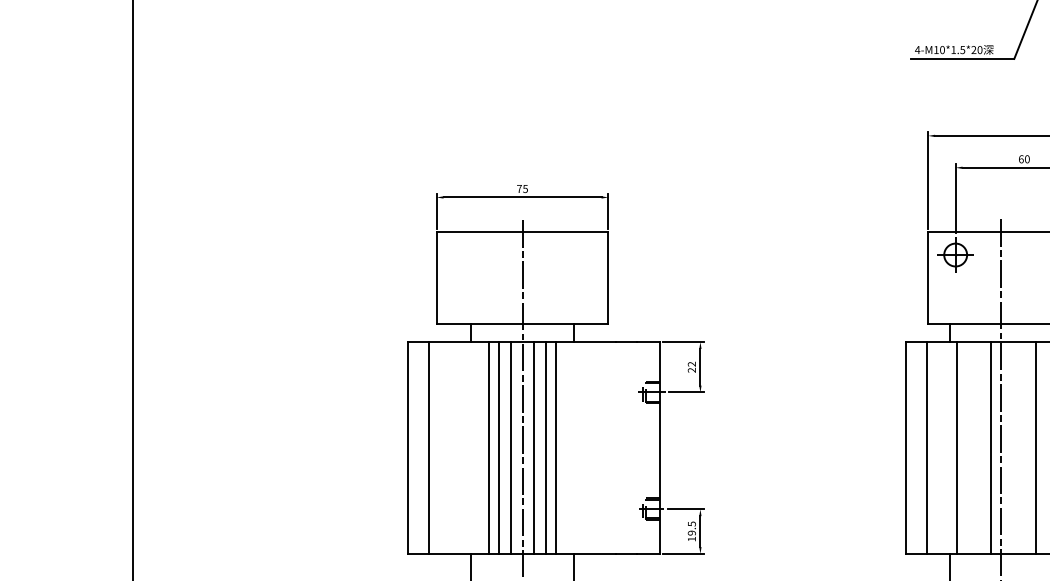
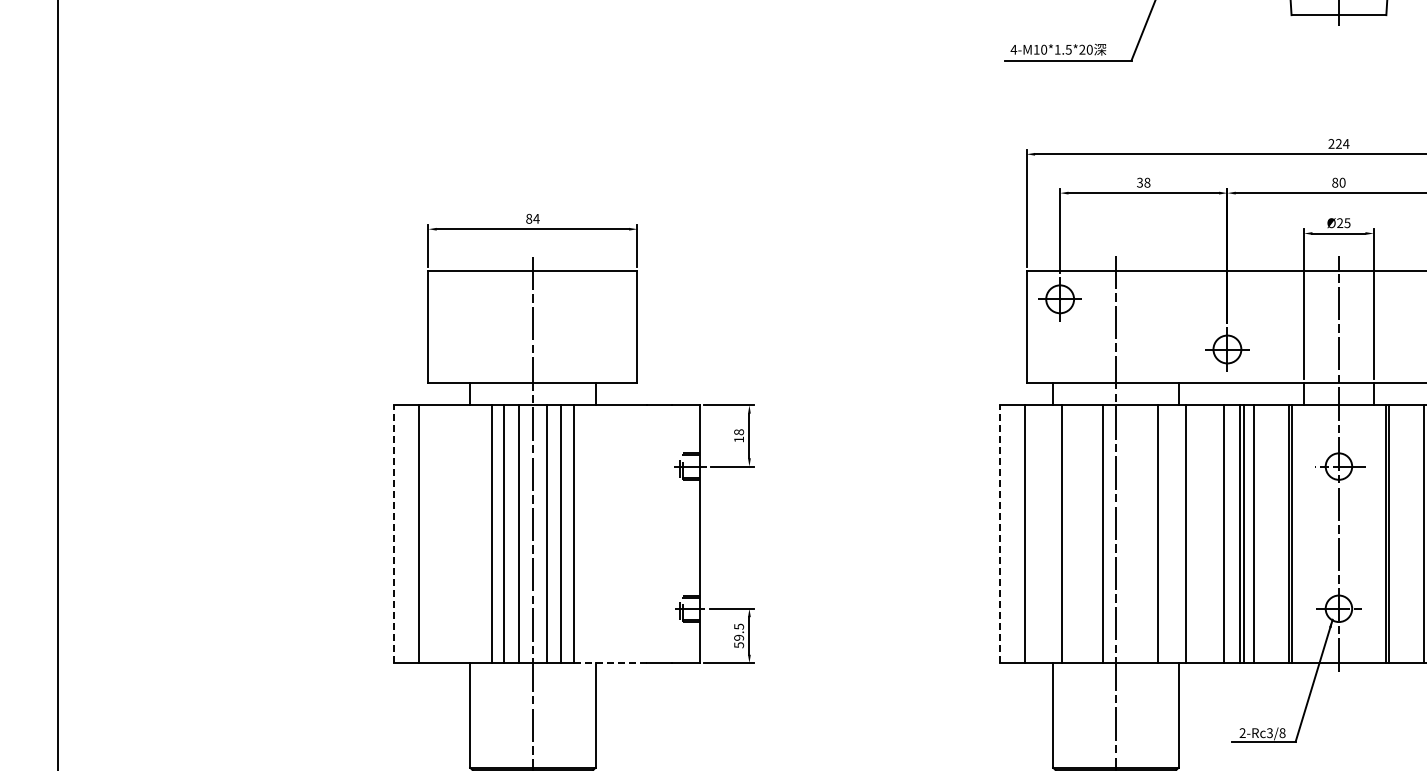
text: (1024, 159) -> (1143, 182), 60 -> 38
text: (522, 188) -> (532, 218), 75 -> 84
text: (692, 366) -> (739, 435), 22 -> 18
line: (408, 448) -> (393, 534), solid -> dashed
line: (906, 448) -> (1000, 534), solid -> dashed
text: (692, 539) -> (739, 645), 19.5 -> 59.5
line: (586, 554) -> (610, 663), solid -> dashed

